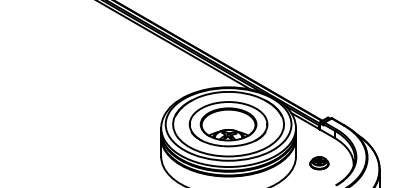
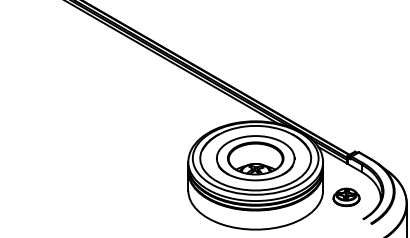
part: (319, 162) -> (346, 196), size x1.43

